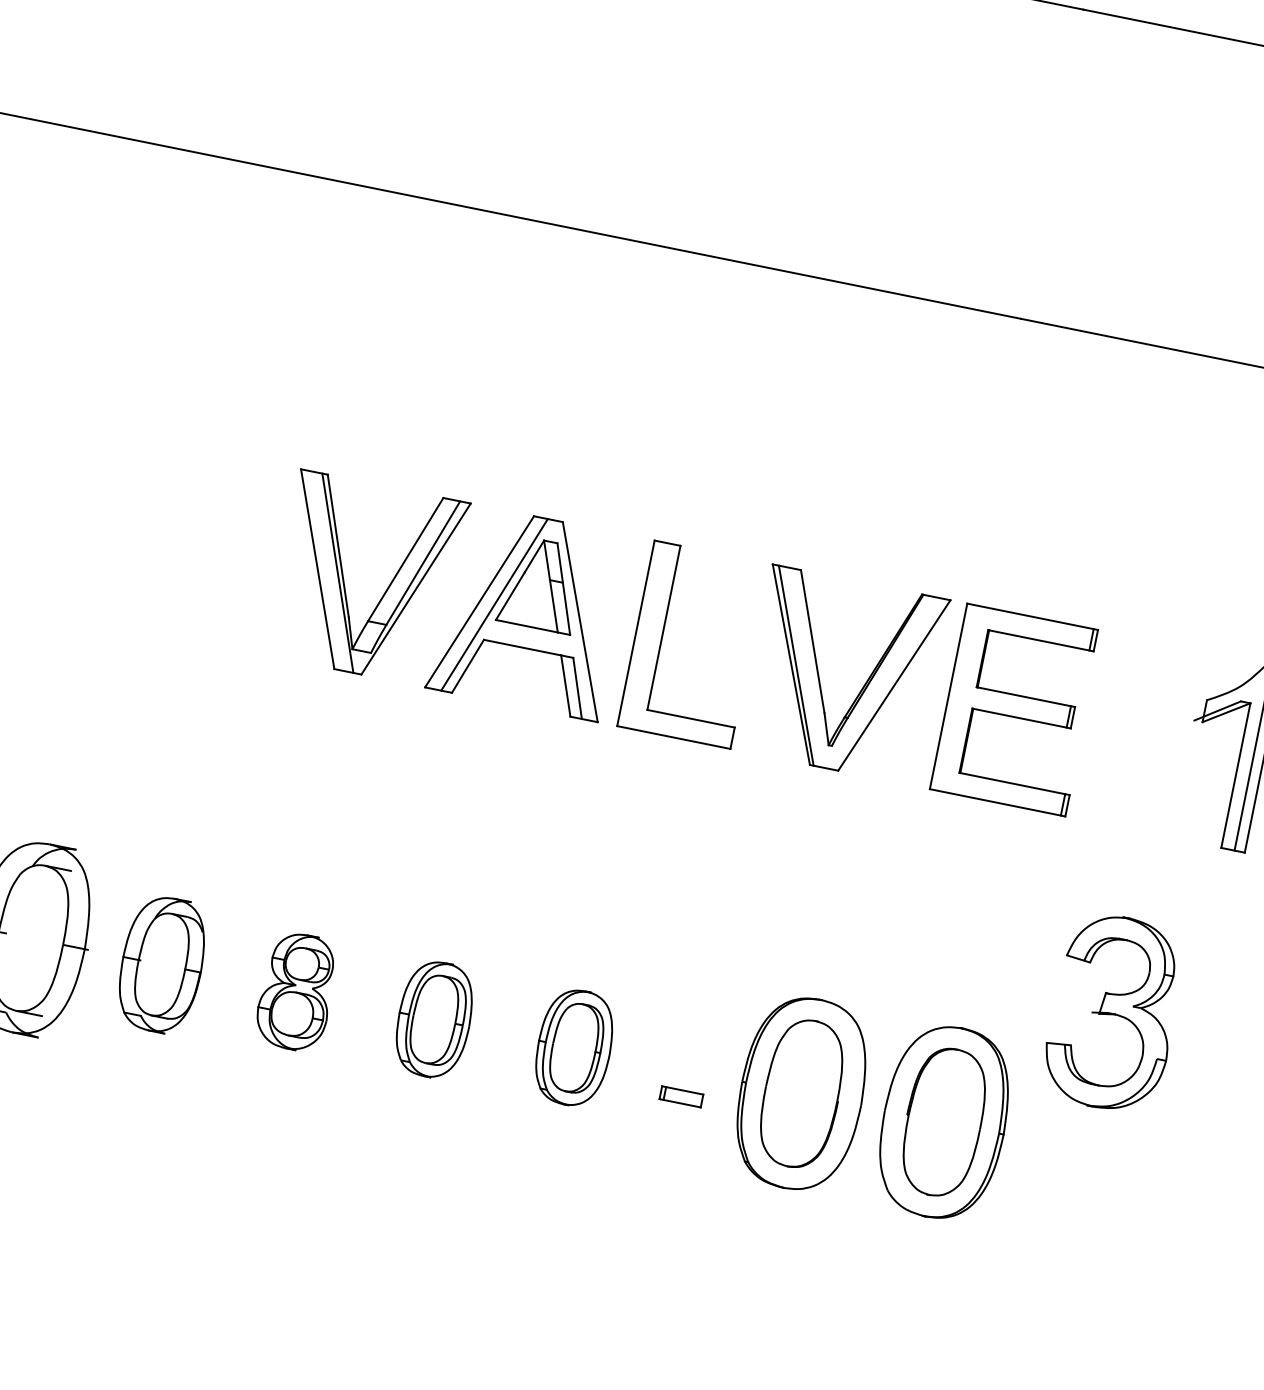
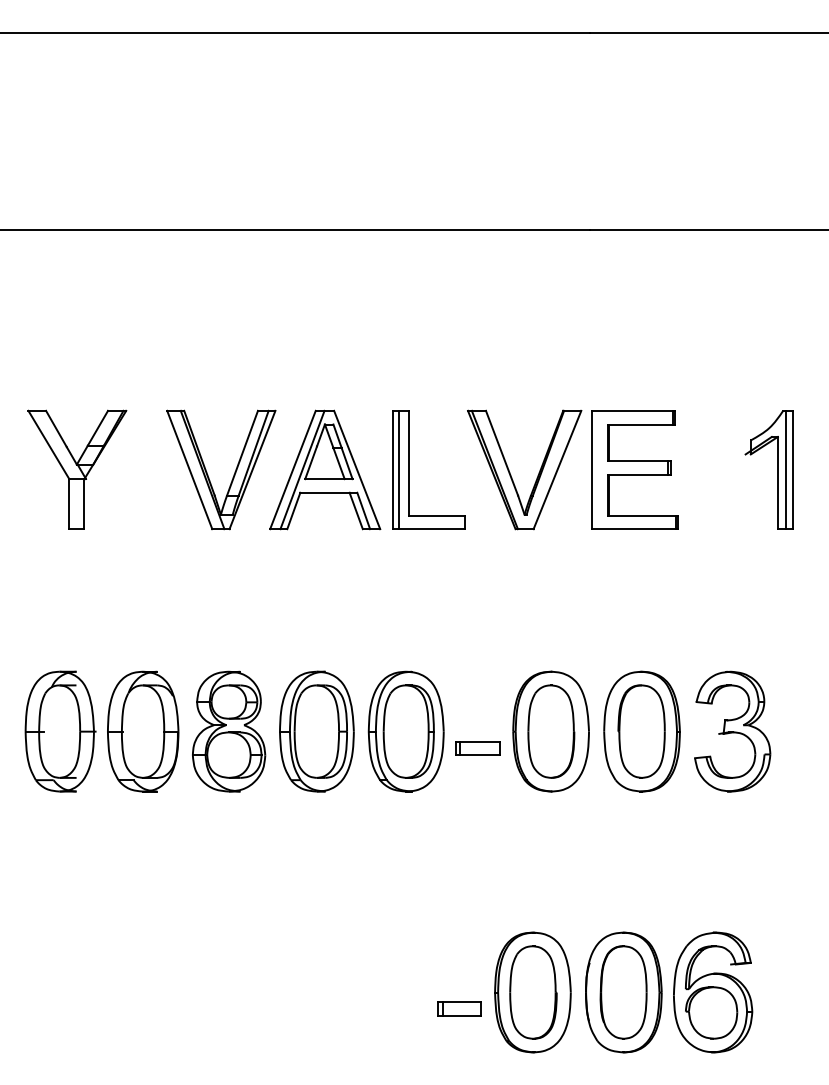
part: (141, 532) -> (77, 469), added
line: (646, 634) -> (399, 469), added
part: (162, 964) -> (143, 731), size x1.43
part: (297, 991) -> (229, 731), size x1.67
part: (1114, 1012) -> (732, 731), moved
part: (433, 1019) -> (316, 731), size x1.67
part: (573, 1047) -> (405, 731), size x1.67
part: (680, 1096) -> (477, 748), size x1.67

